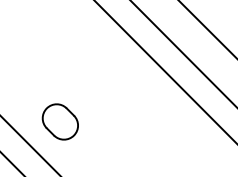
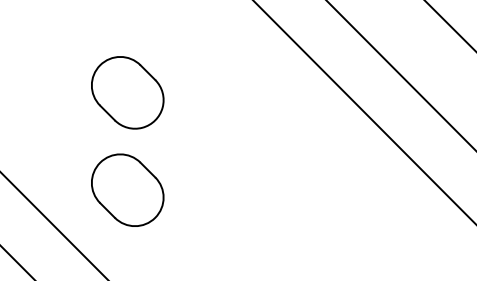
part: (59, 73) -> (125, 91), added

